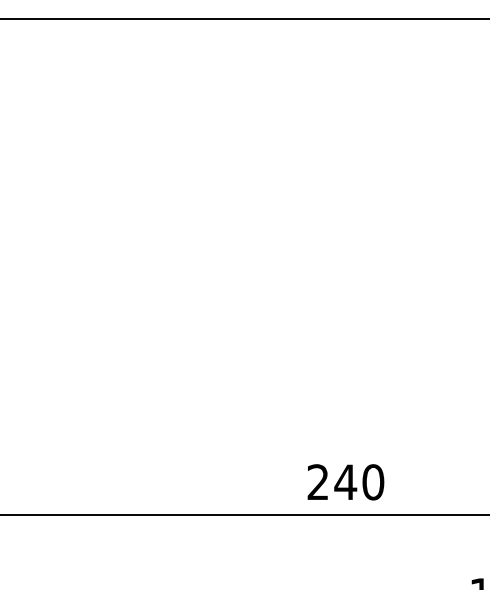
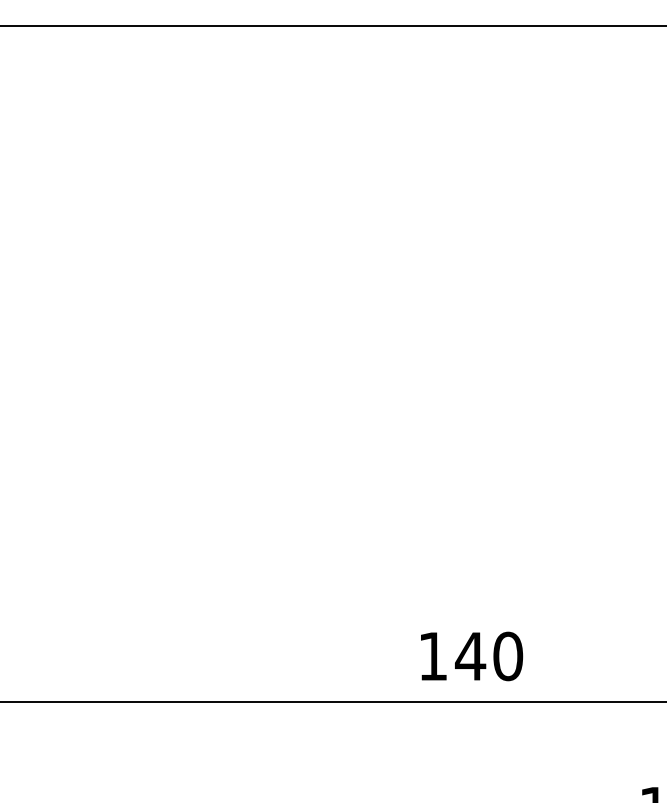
text: (317, 481) -> (432, 655), 240 -> 140

